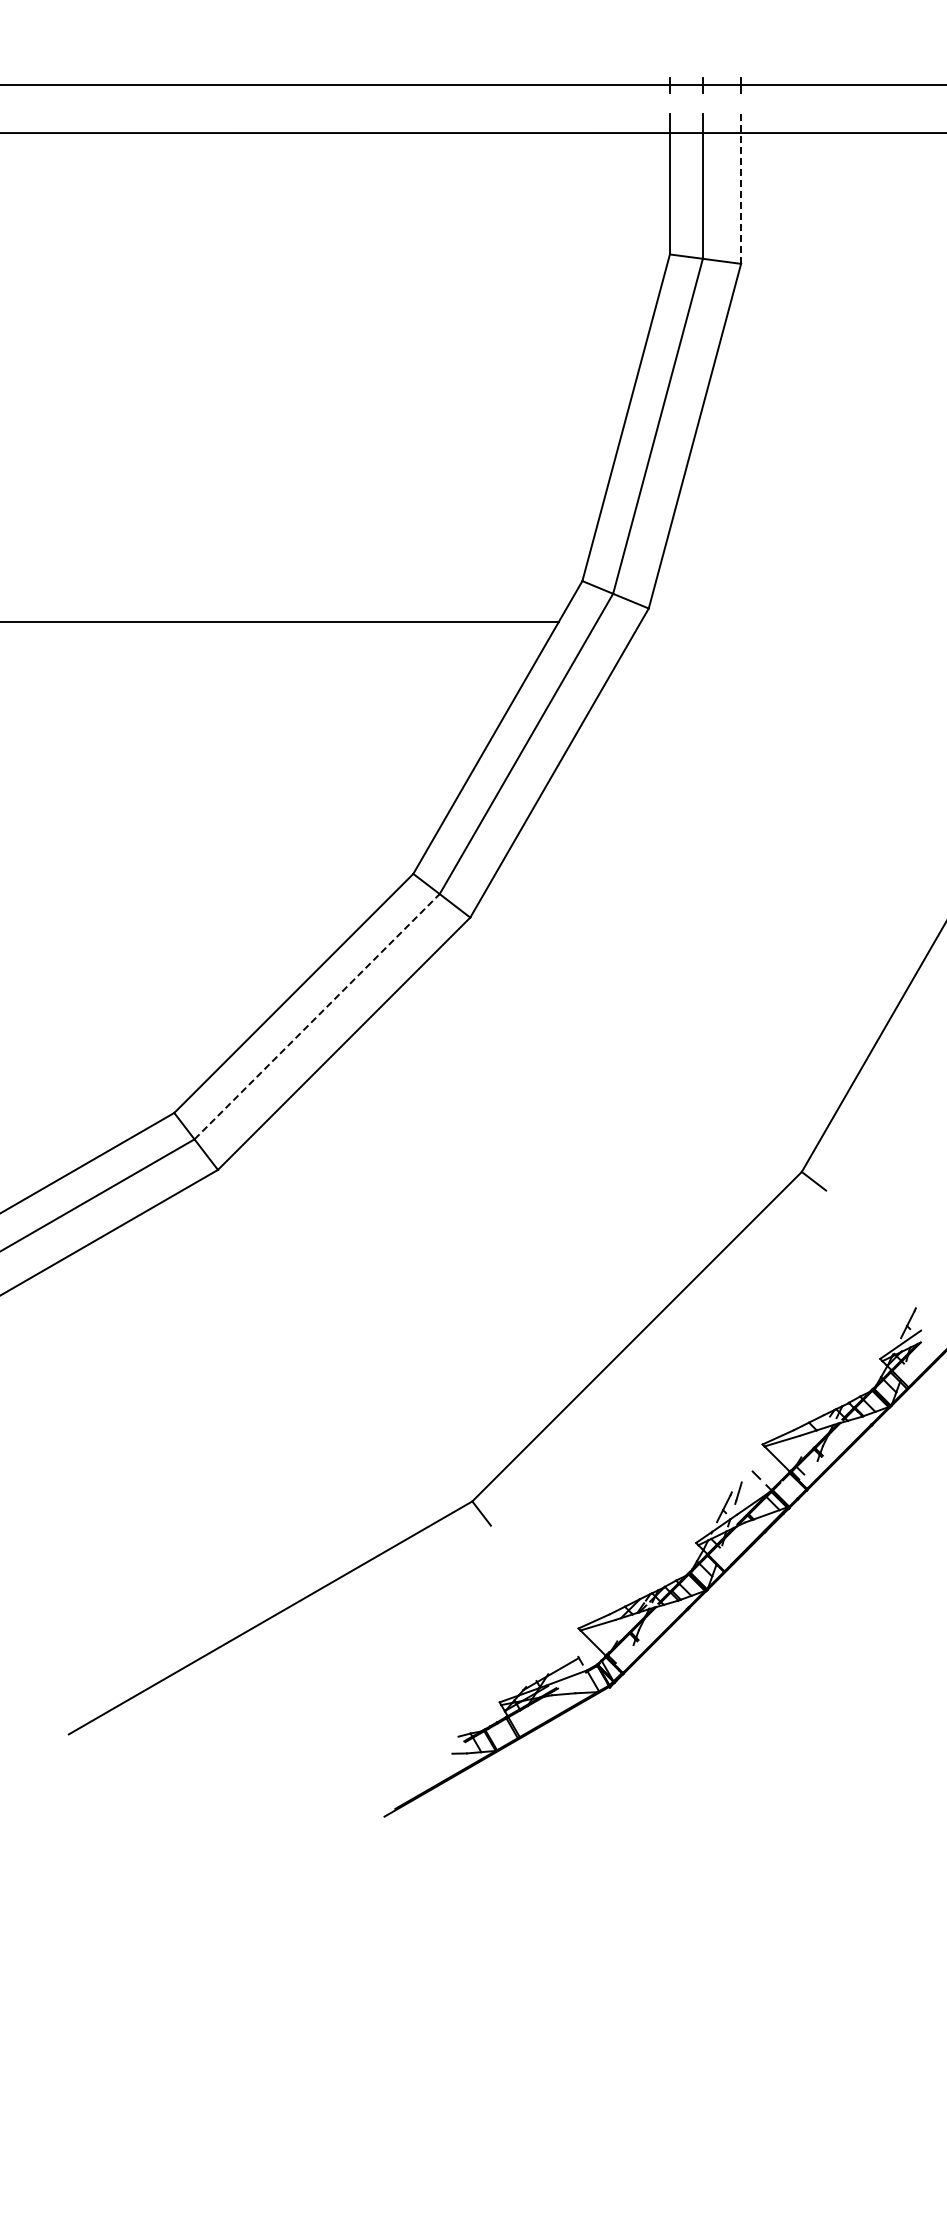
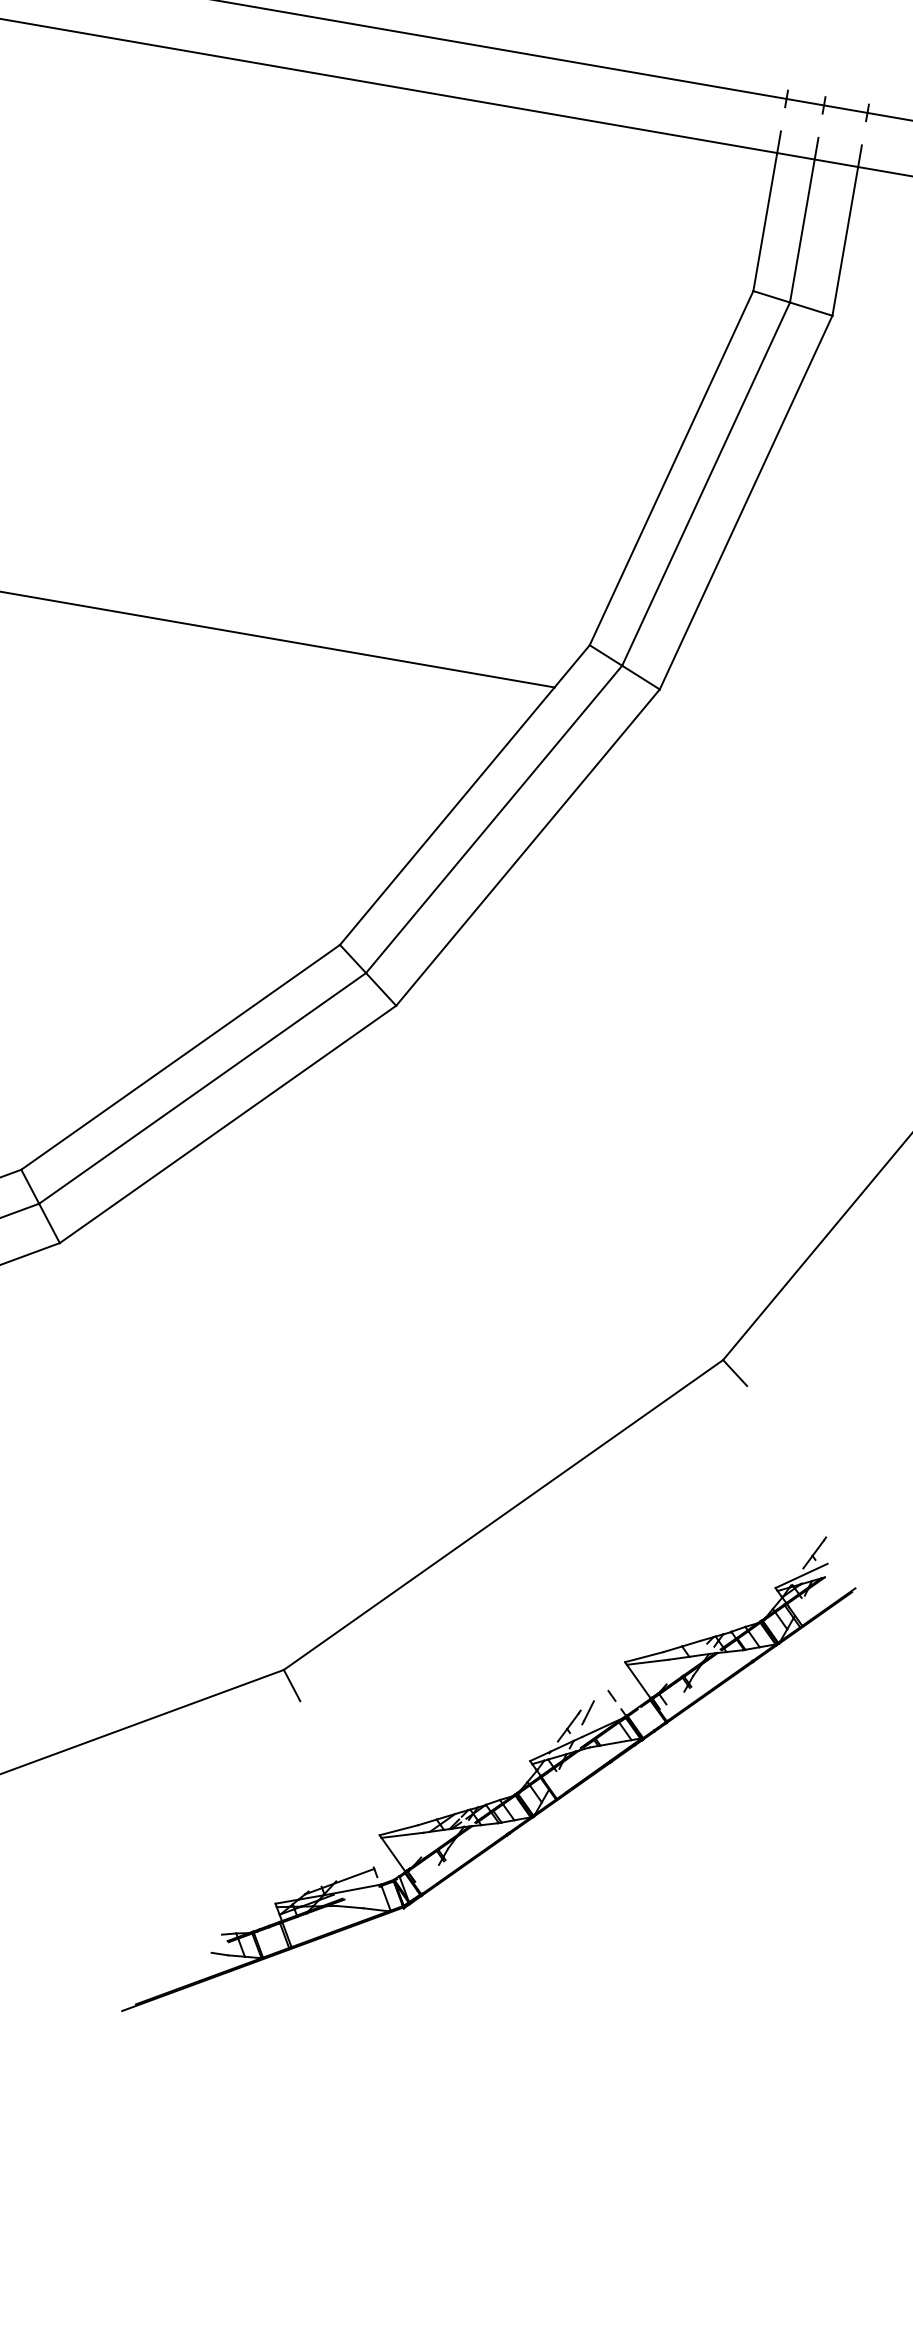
line: (741, 188) -> (847, 230), dashed -> solid
line: (317, 1016) -> (203, 1088), dashed -> solid

